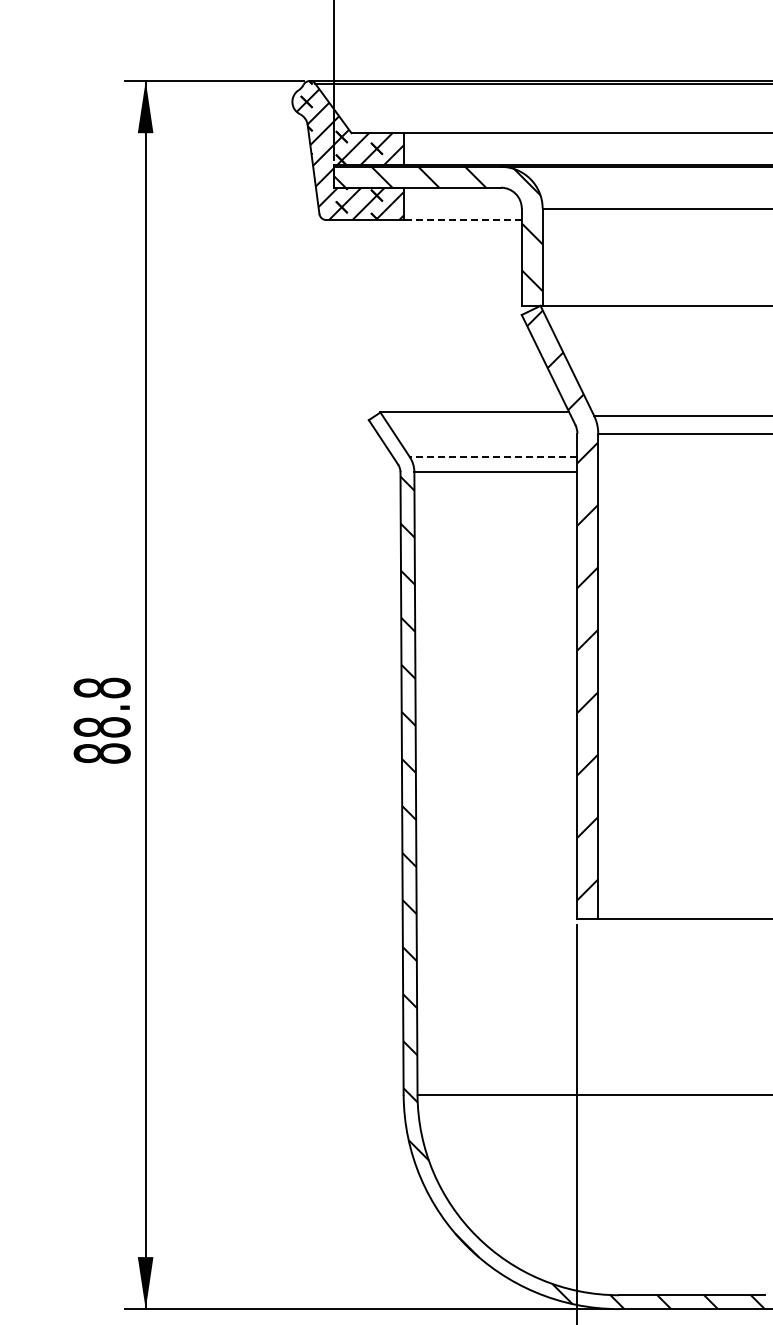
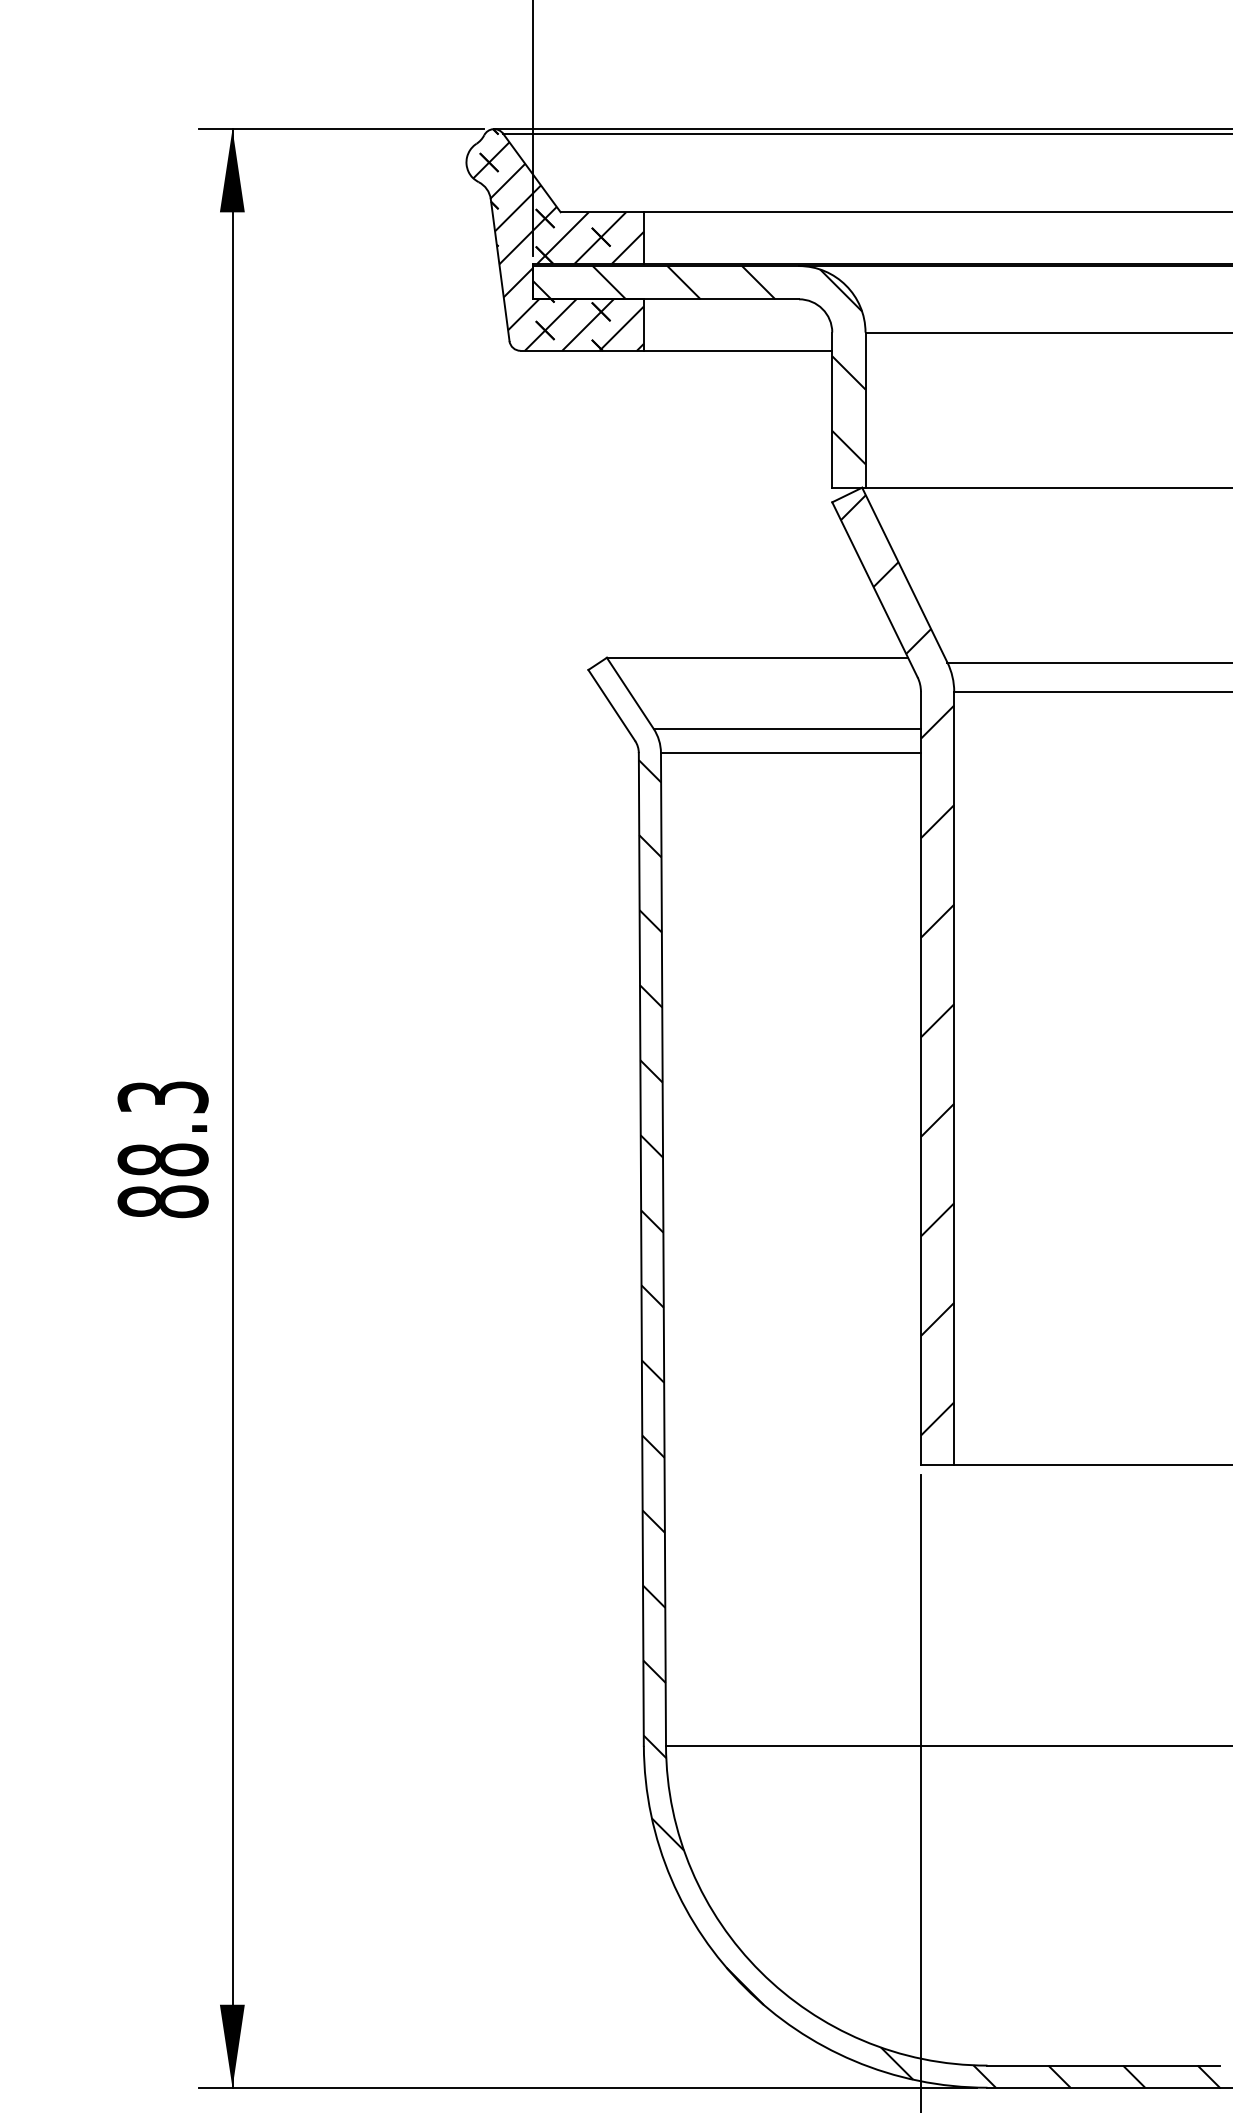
line: (462, 220) -> (737, 351), dashed -> solid
line: (493, 457) -> (787, 729), dashed -> solid
text: (101, 687) -> (161, 1096), 88.8 -> 88.3

